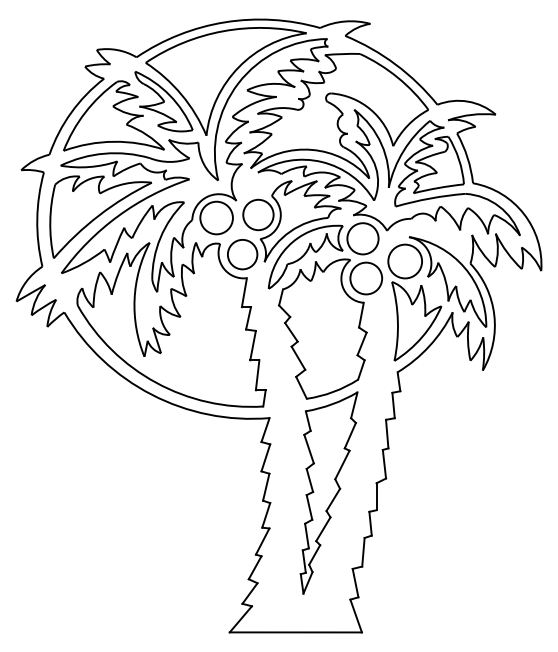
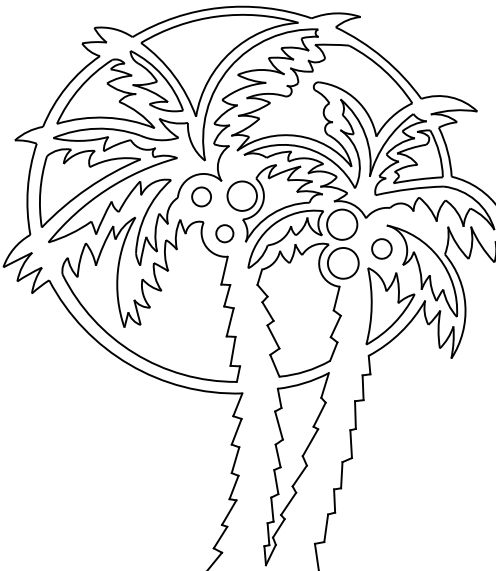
circle: (216, 217) -> (201, 196), size x0.6
circle: (242, 254) -> (224, 233), size x0.6
circle: (405, 261) -> (382, 248), size x0.6

